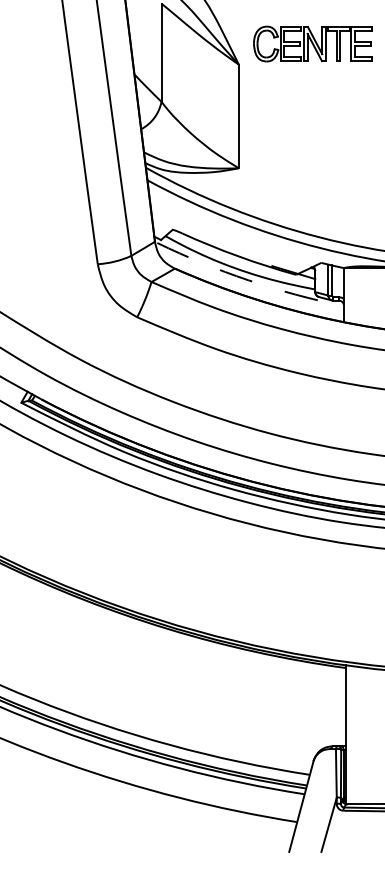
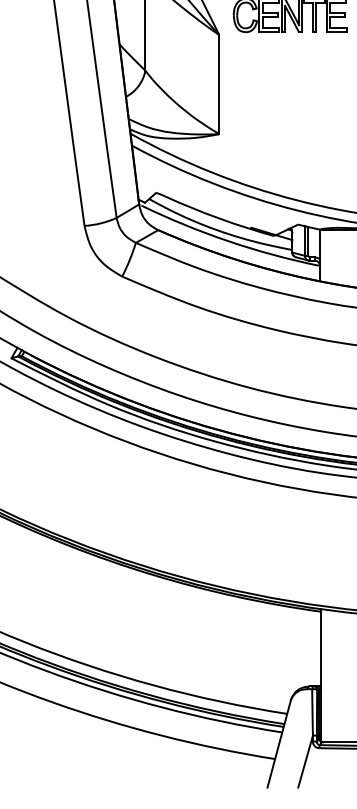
arc: (248, 280) -> (228, 241), dashed -> solid

